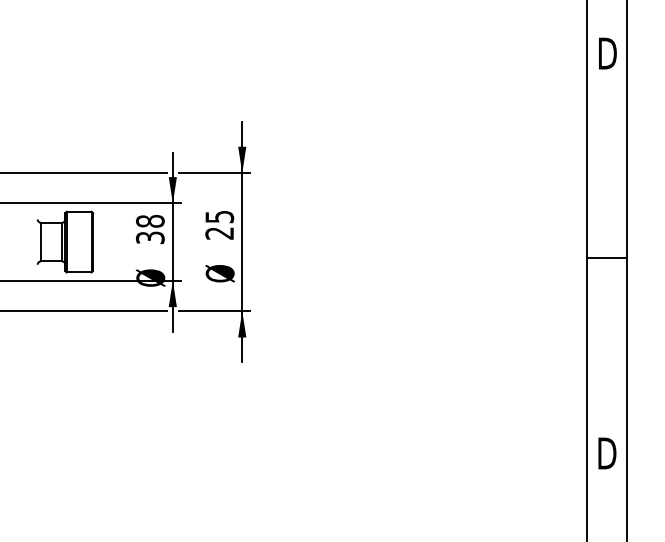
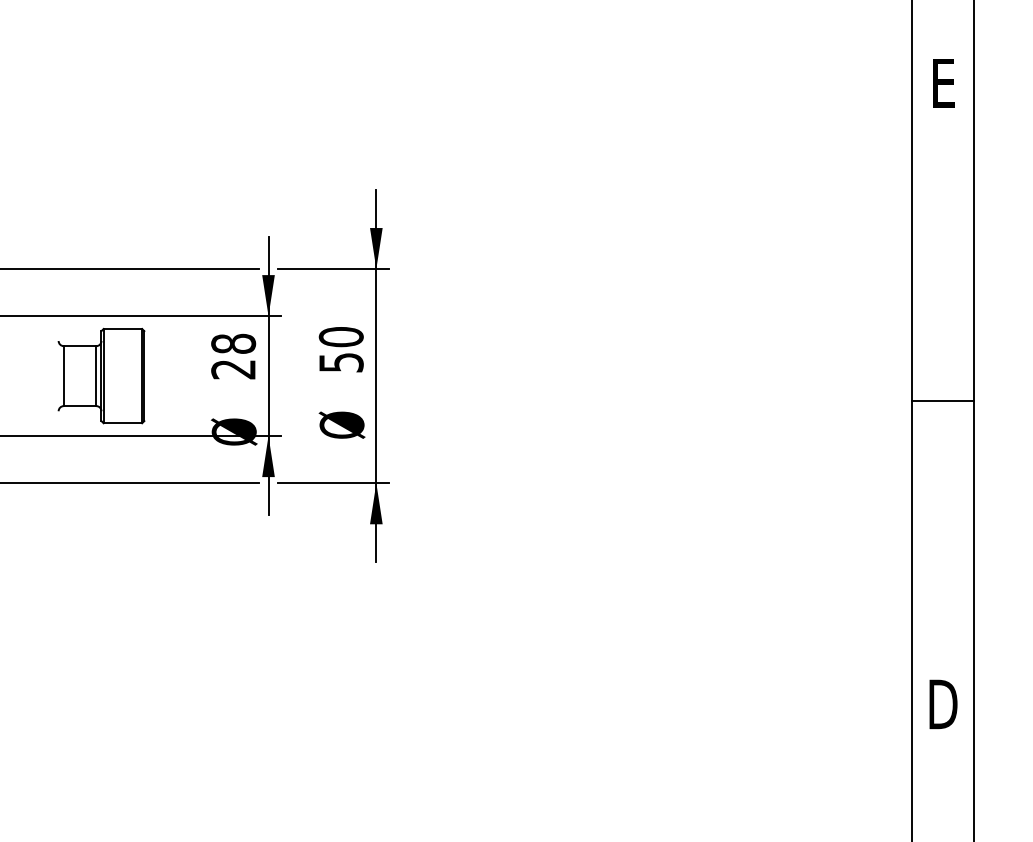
text: (607, 53) -> (943, 83), D -> E
text: (219, 224) -> (340, 348), 25 -> 50
text: (150, 237) -> (233, 368), 38 -> 28

